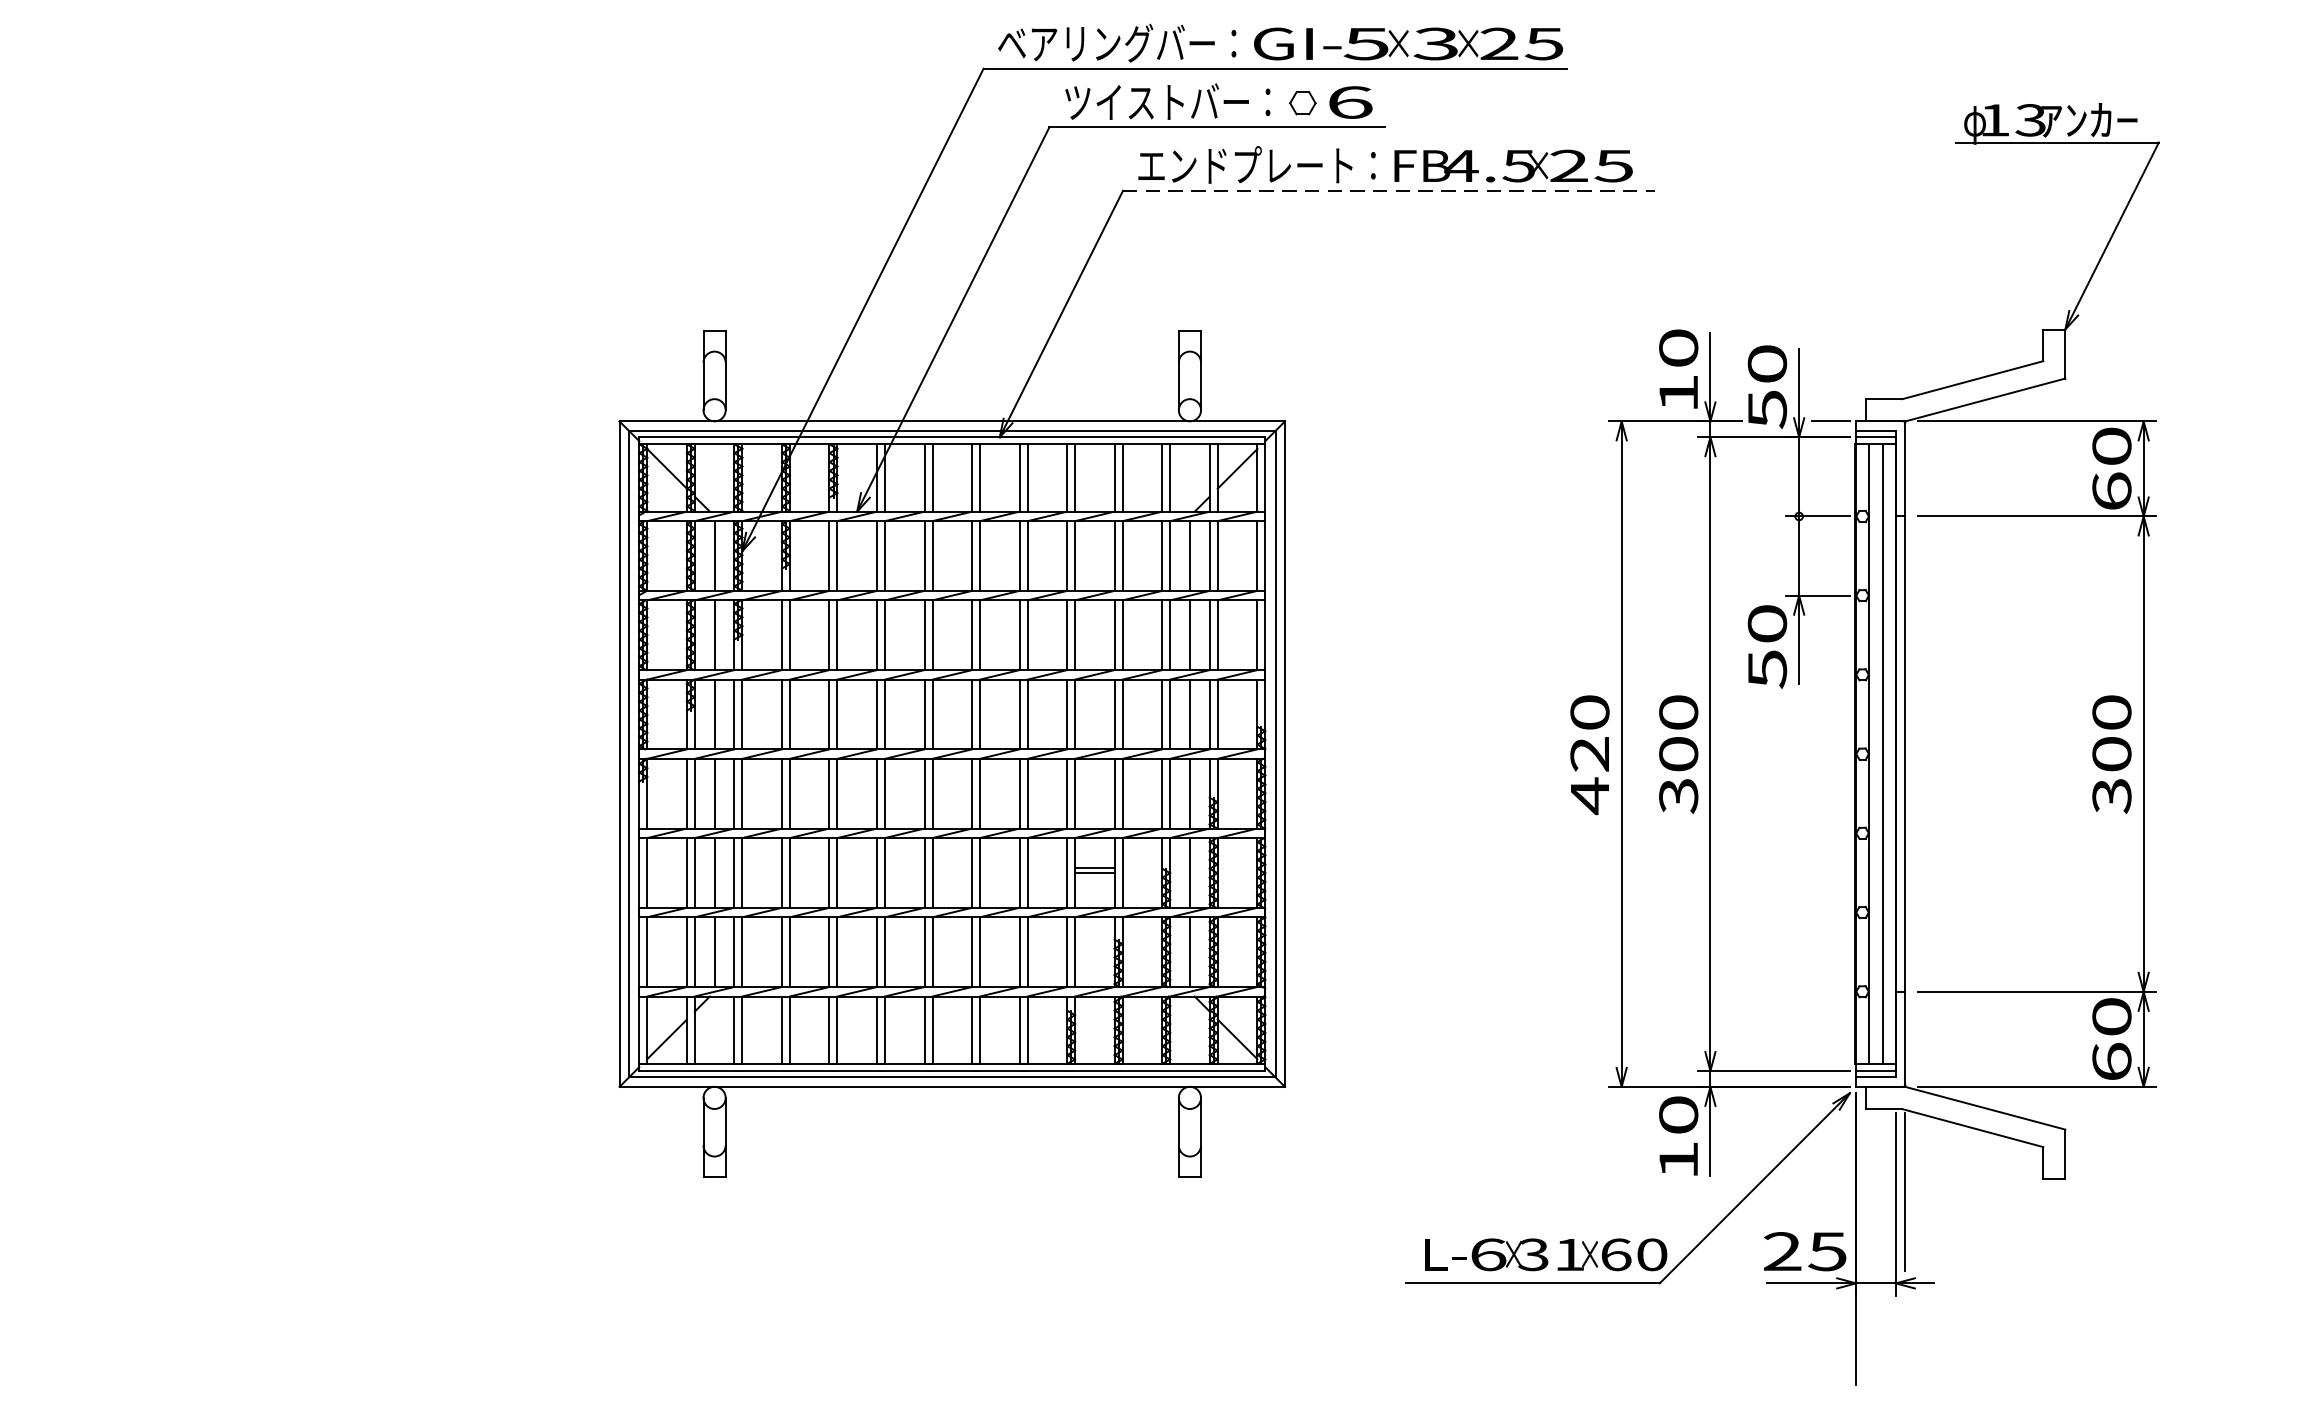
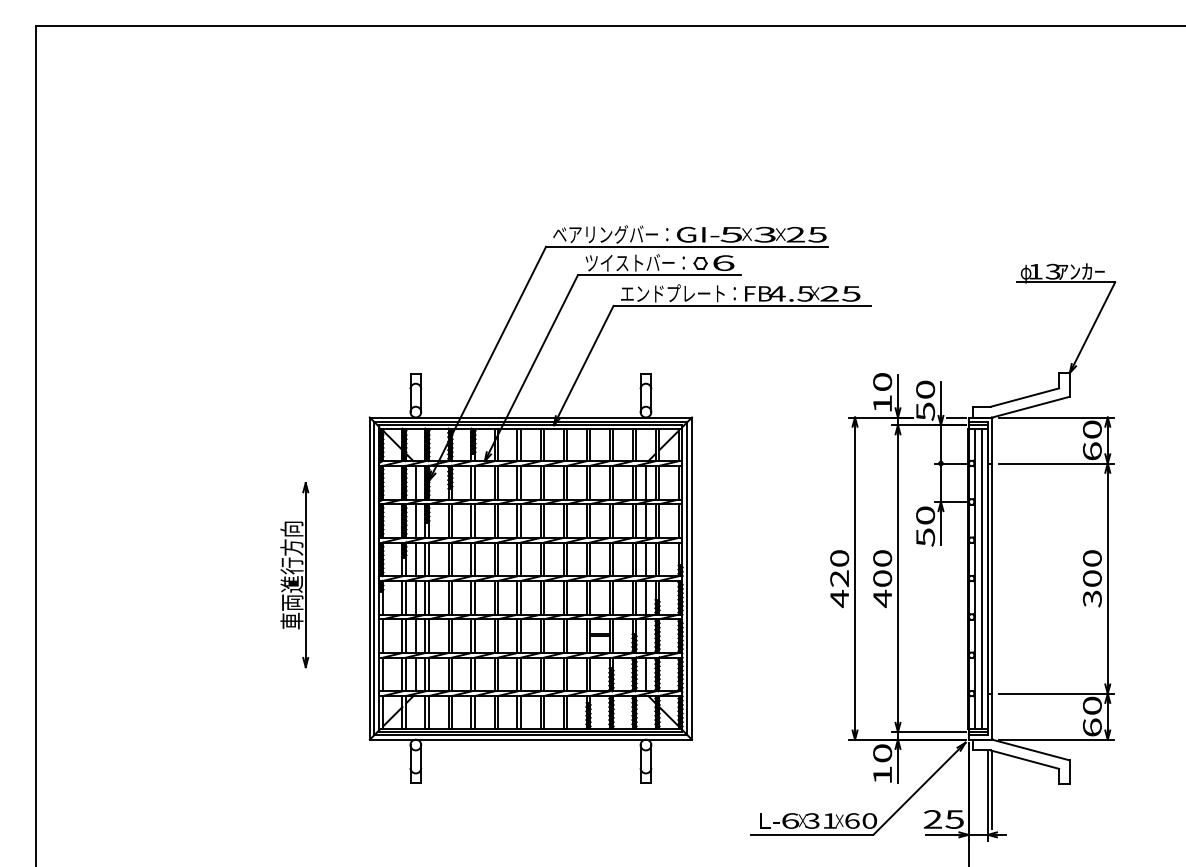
line: (1389, 190) -> (742, 305), dashed -> solid
part: (463, 747) -> (294, 575), added
text: (1678, 795) -> (882, 598), 300 -> 400

